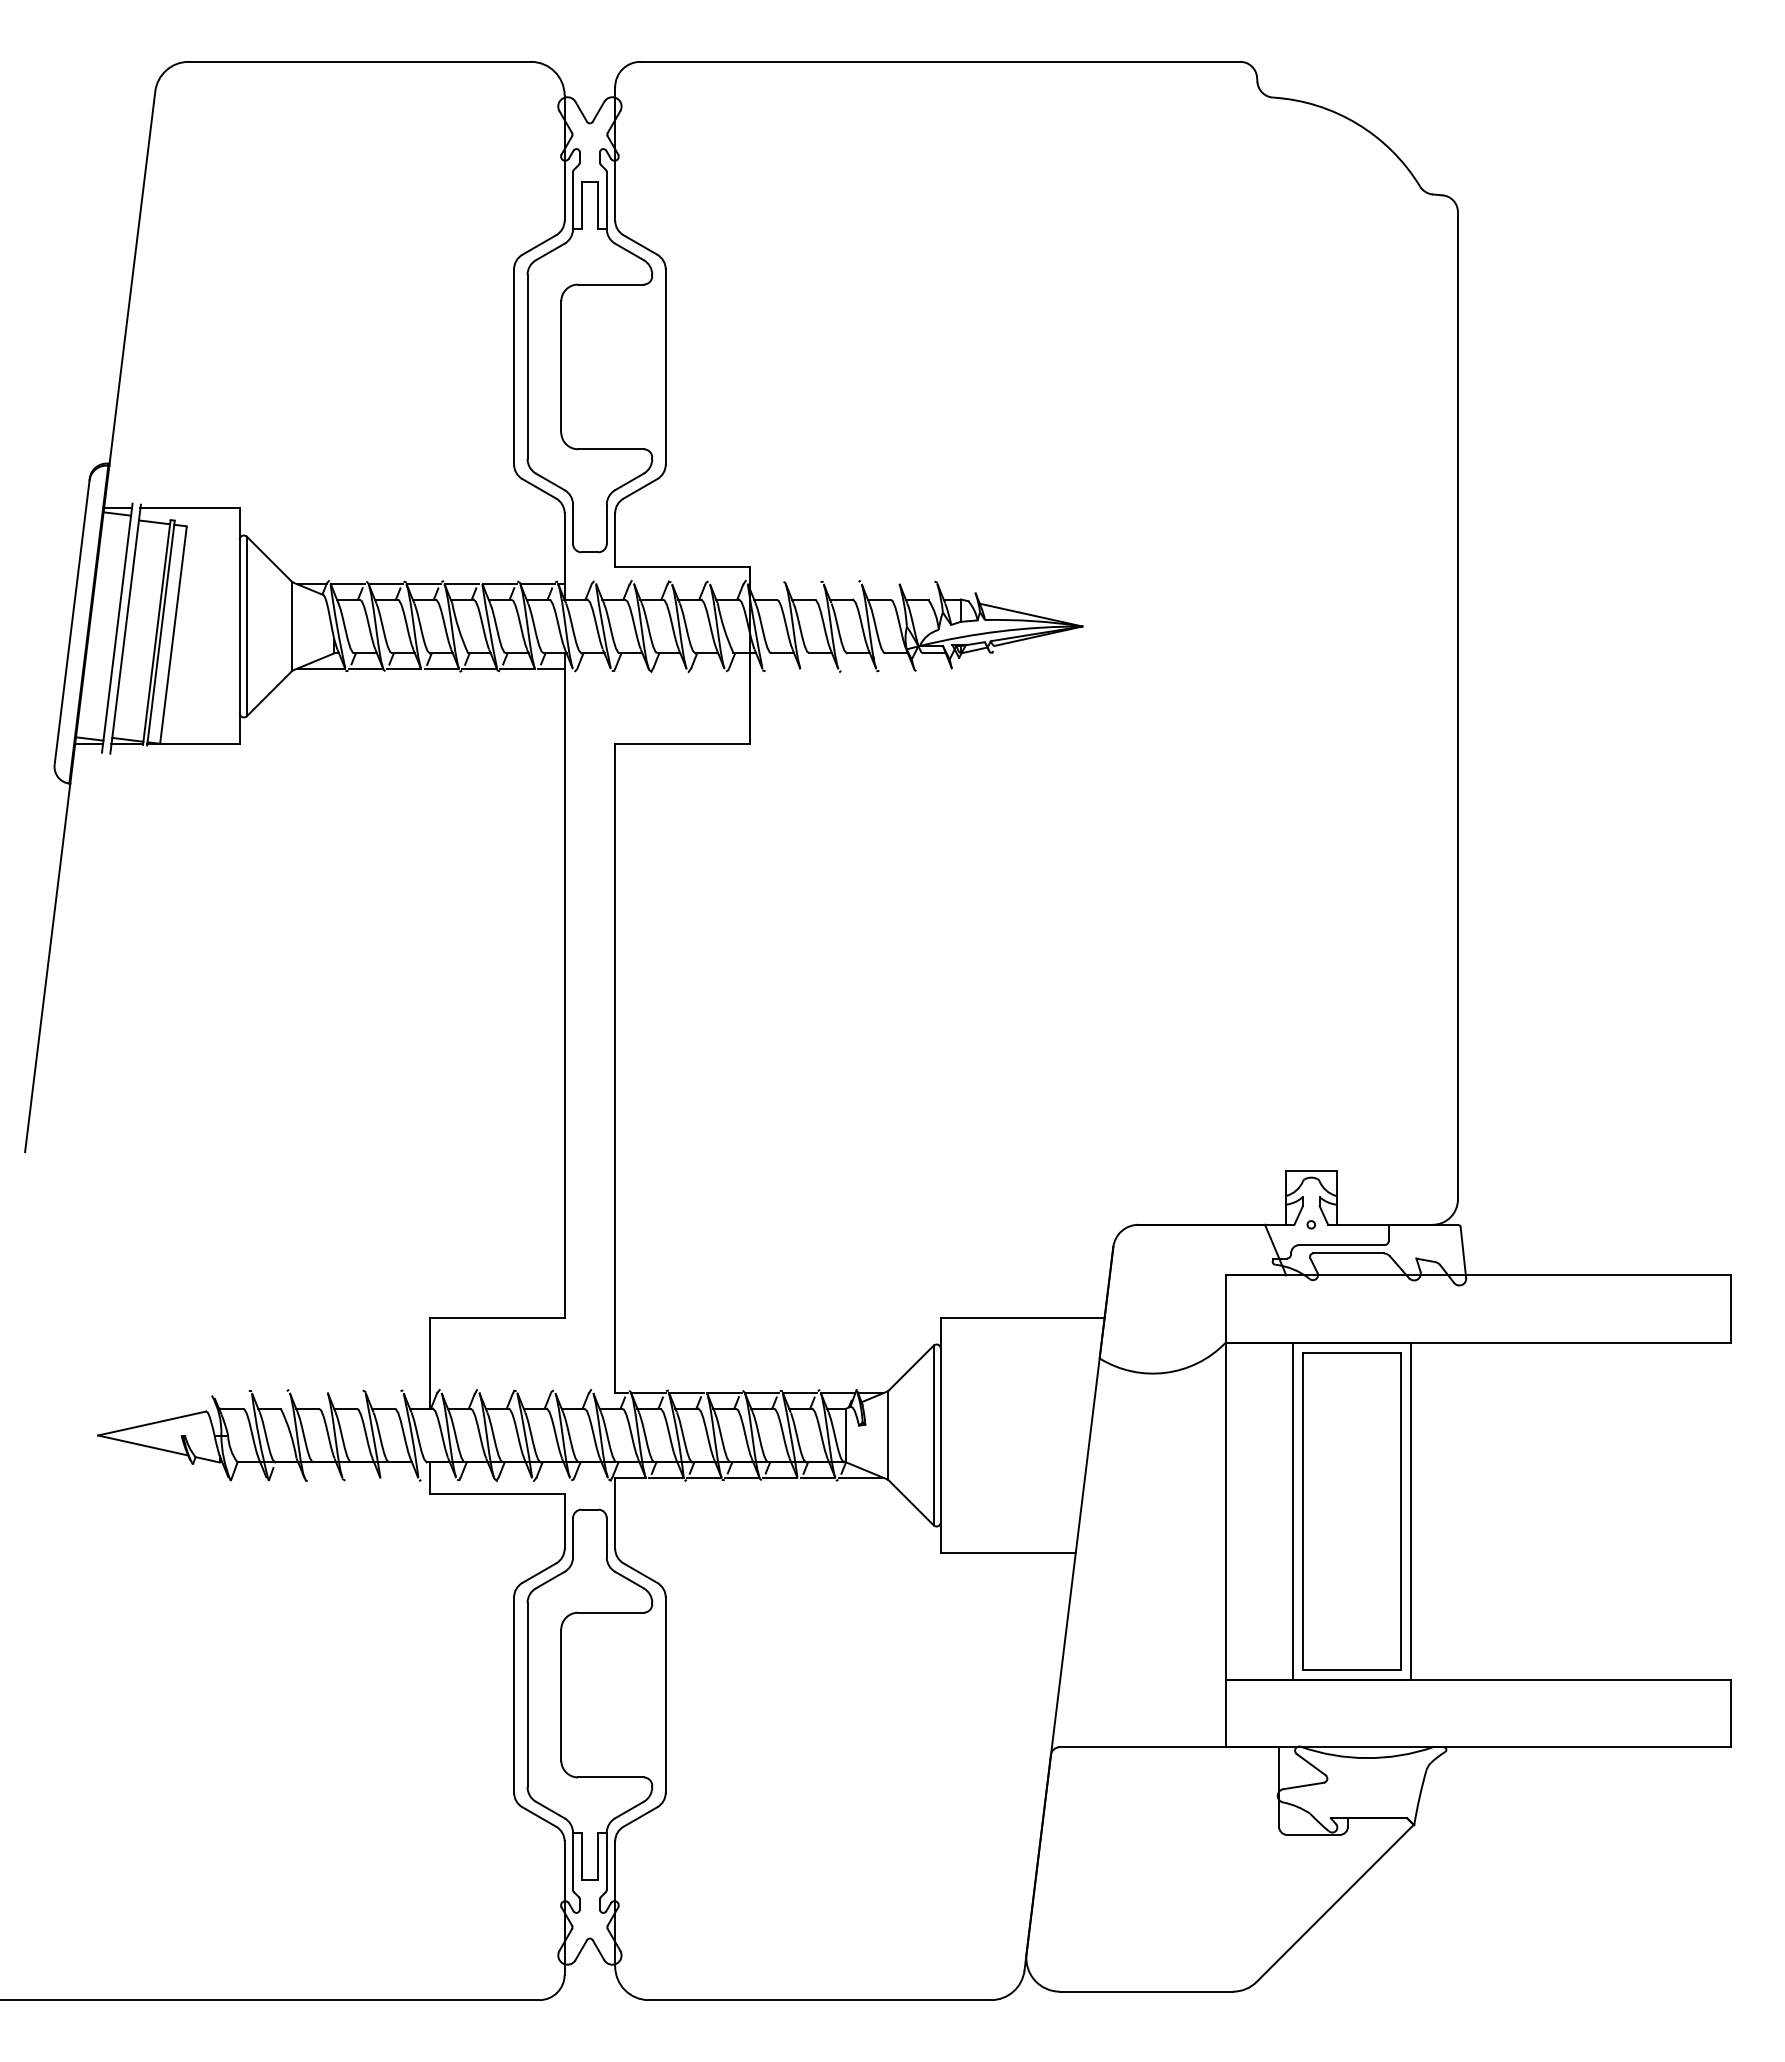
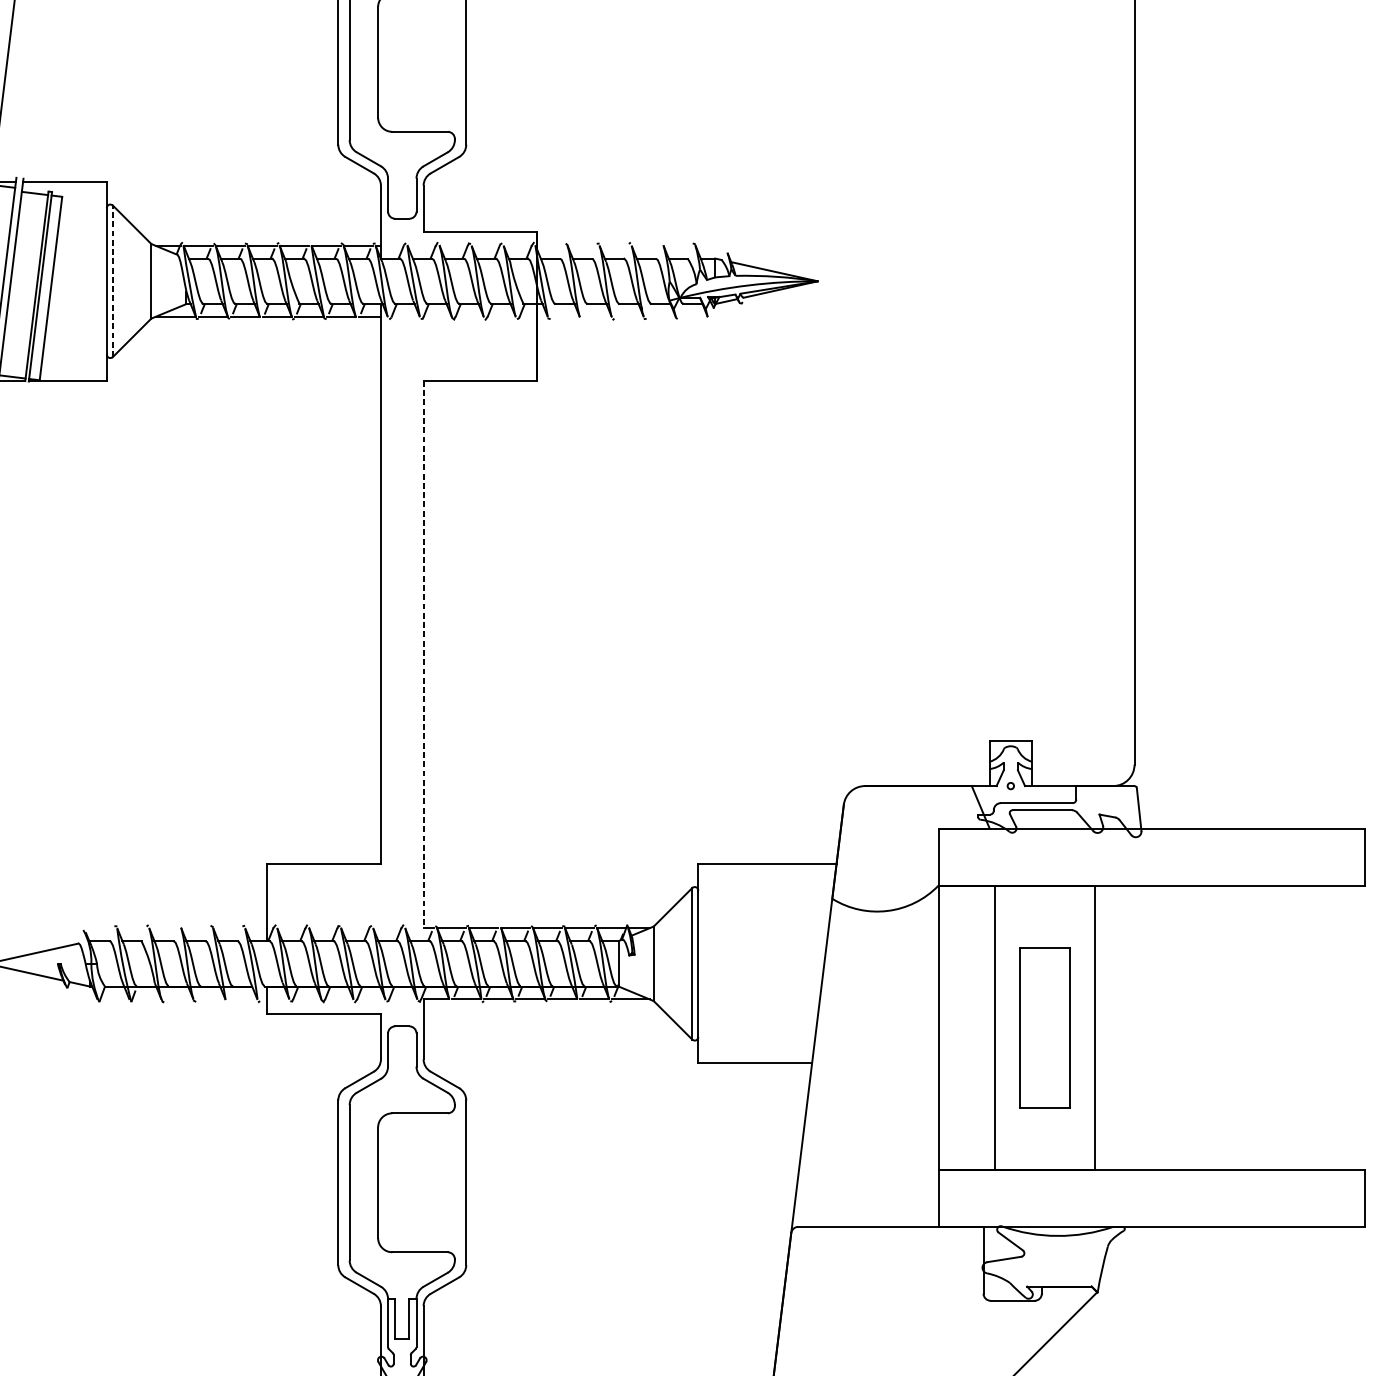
line: (246, 626) -> (112, 281), solid -> dashed
line: (615, 1069) -> (423, 655), solid -> dashed
part: (1351, 1511) -> (1044, 1027), size x0.6

